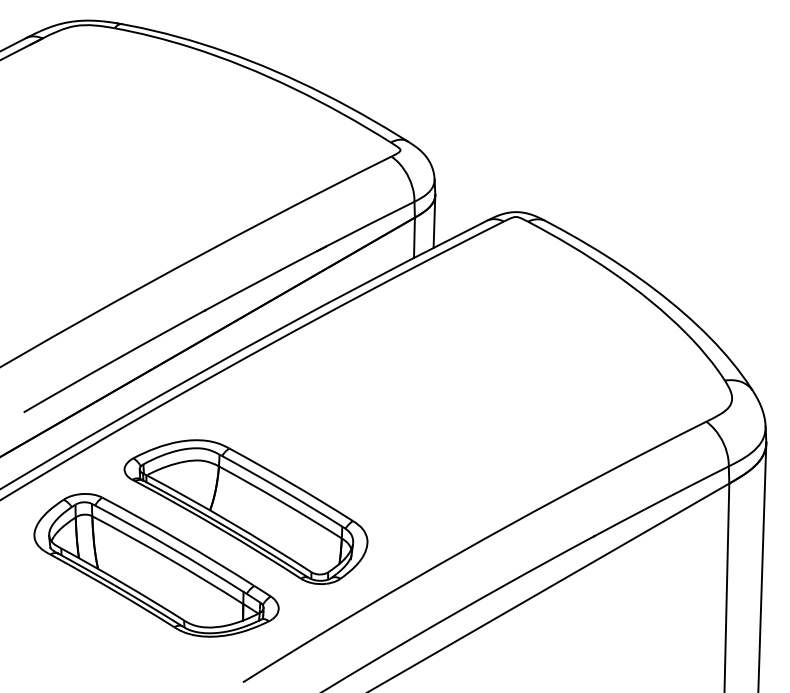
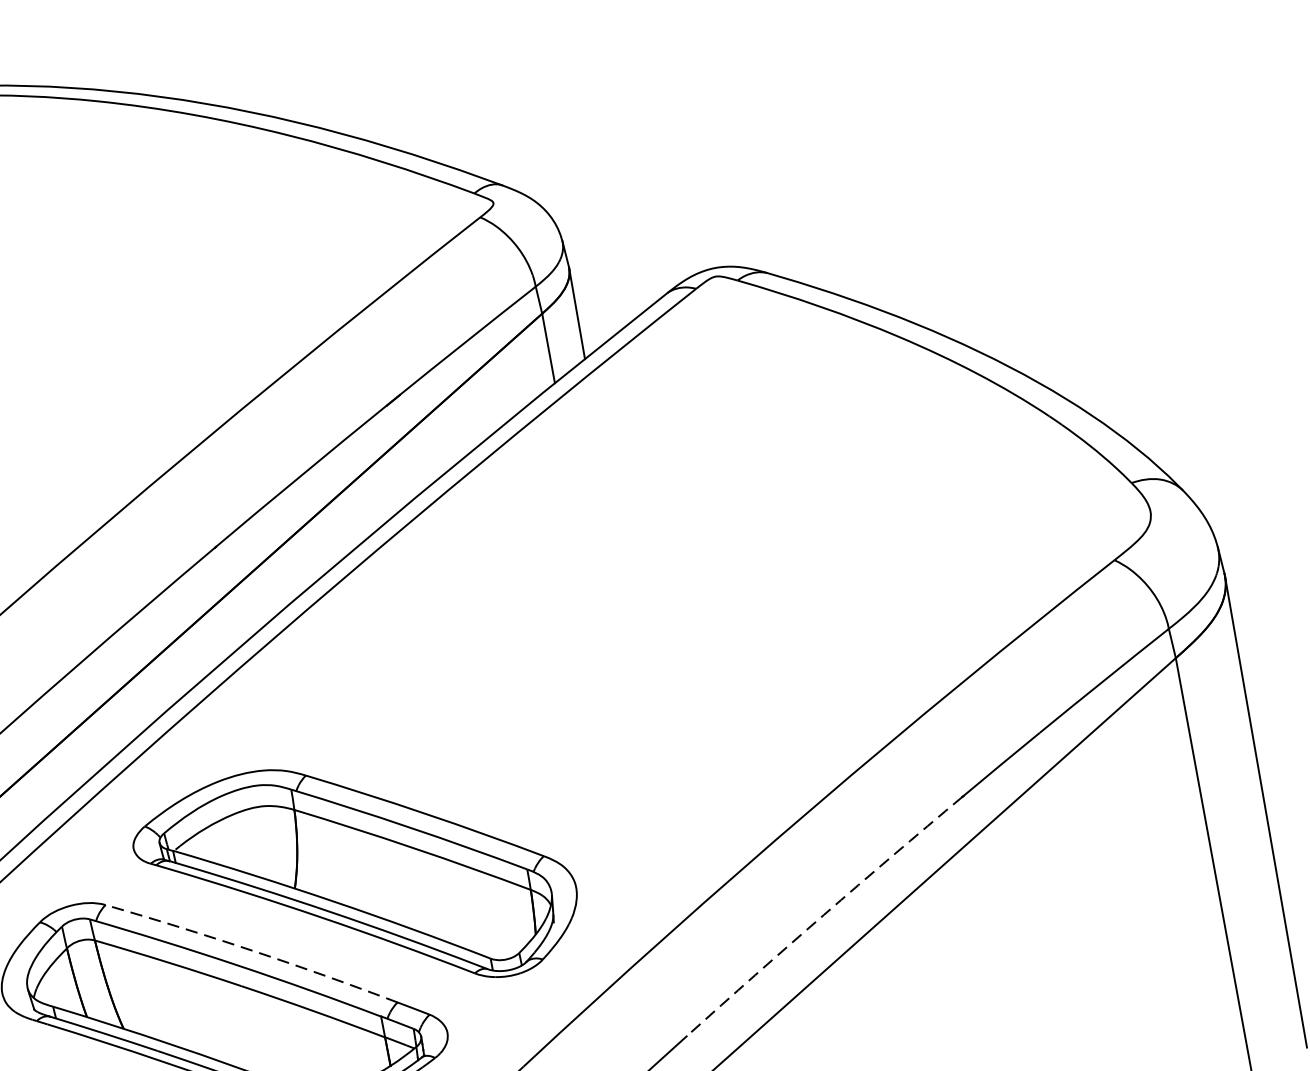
arc: (179, 540) -> (253, 951), solid -> dashed
arc: (502, 586) -> (823, 915), solid -> dashed

